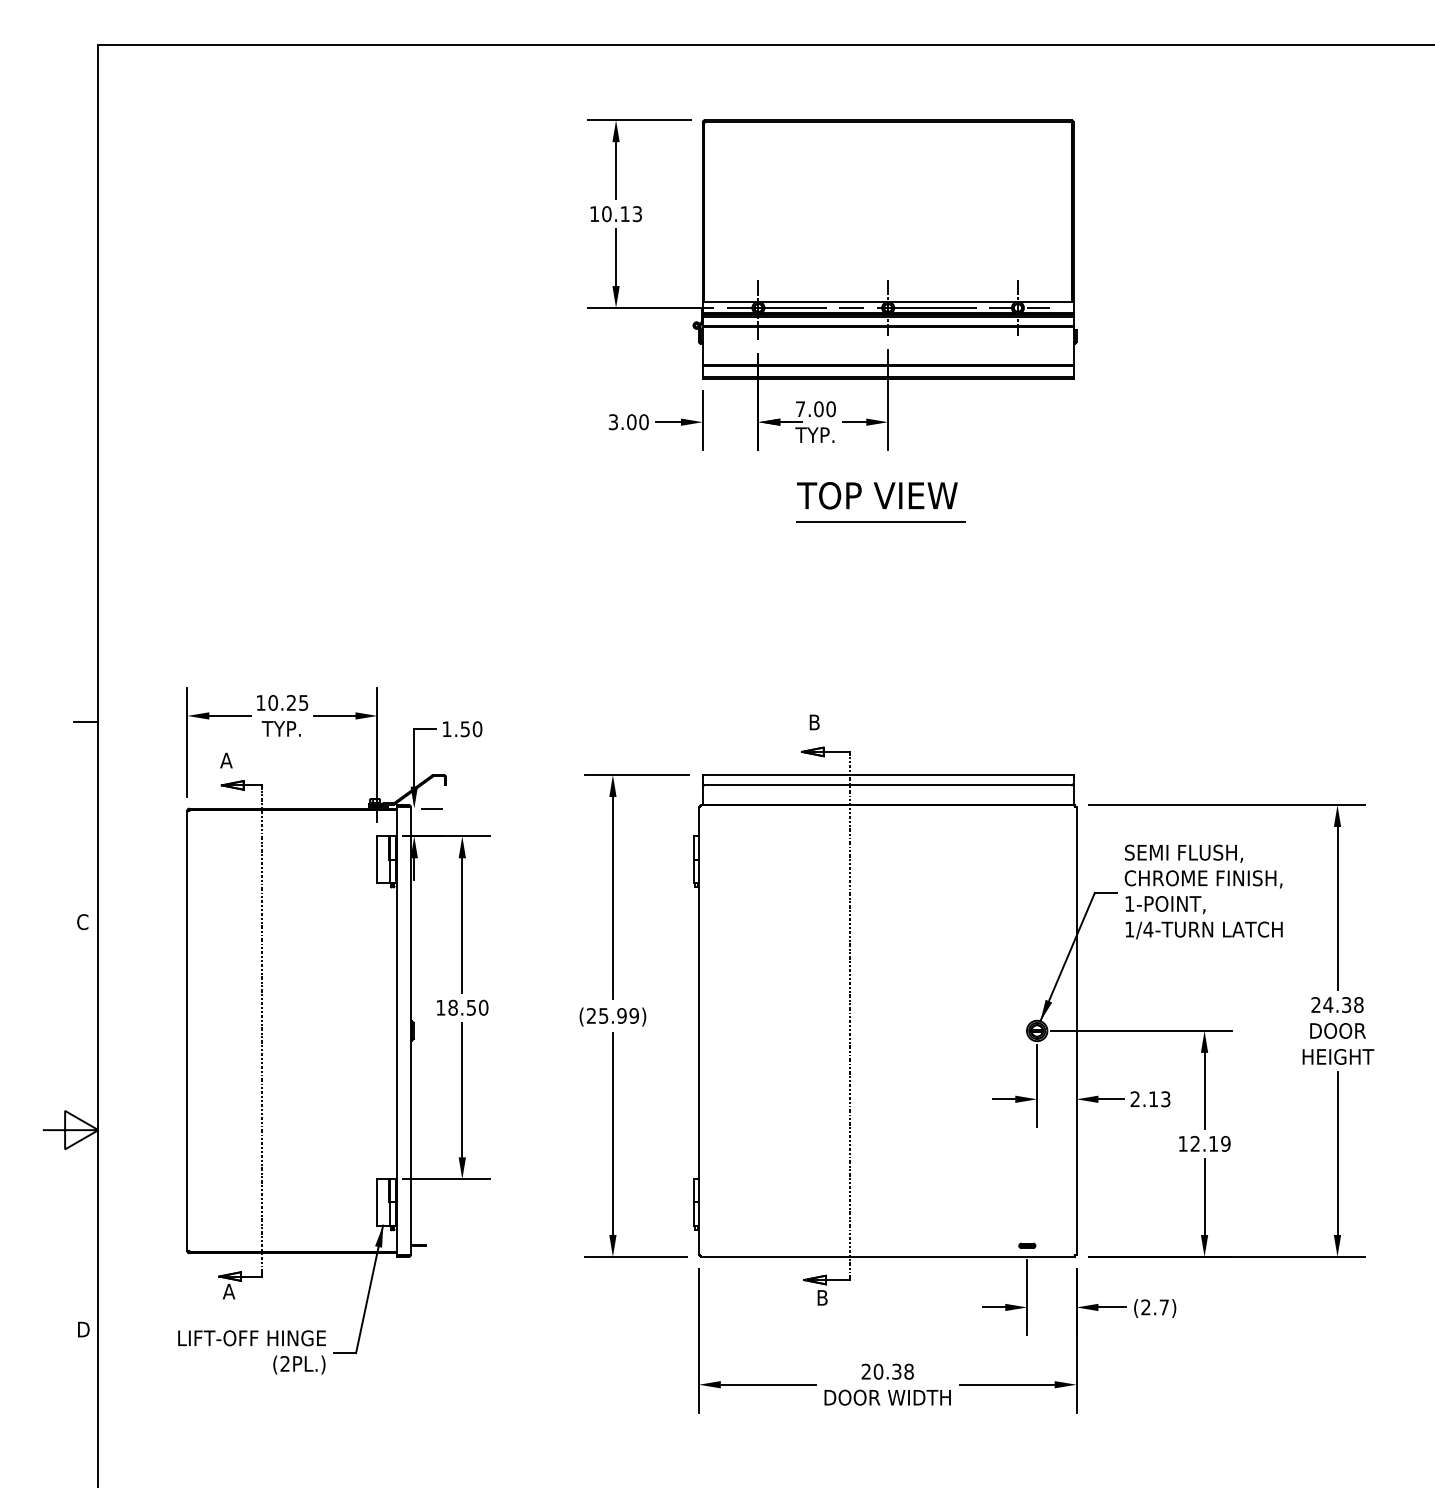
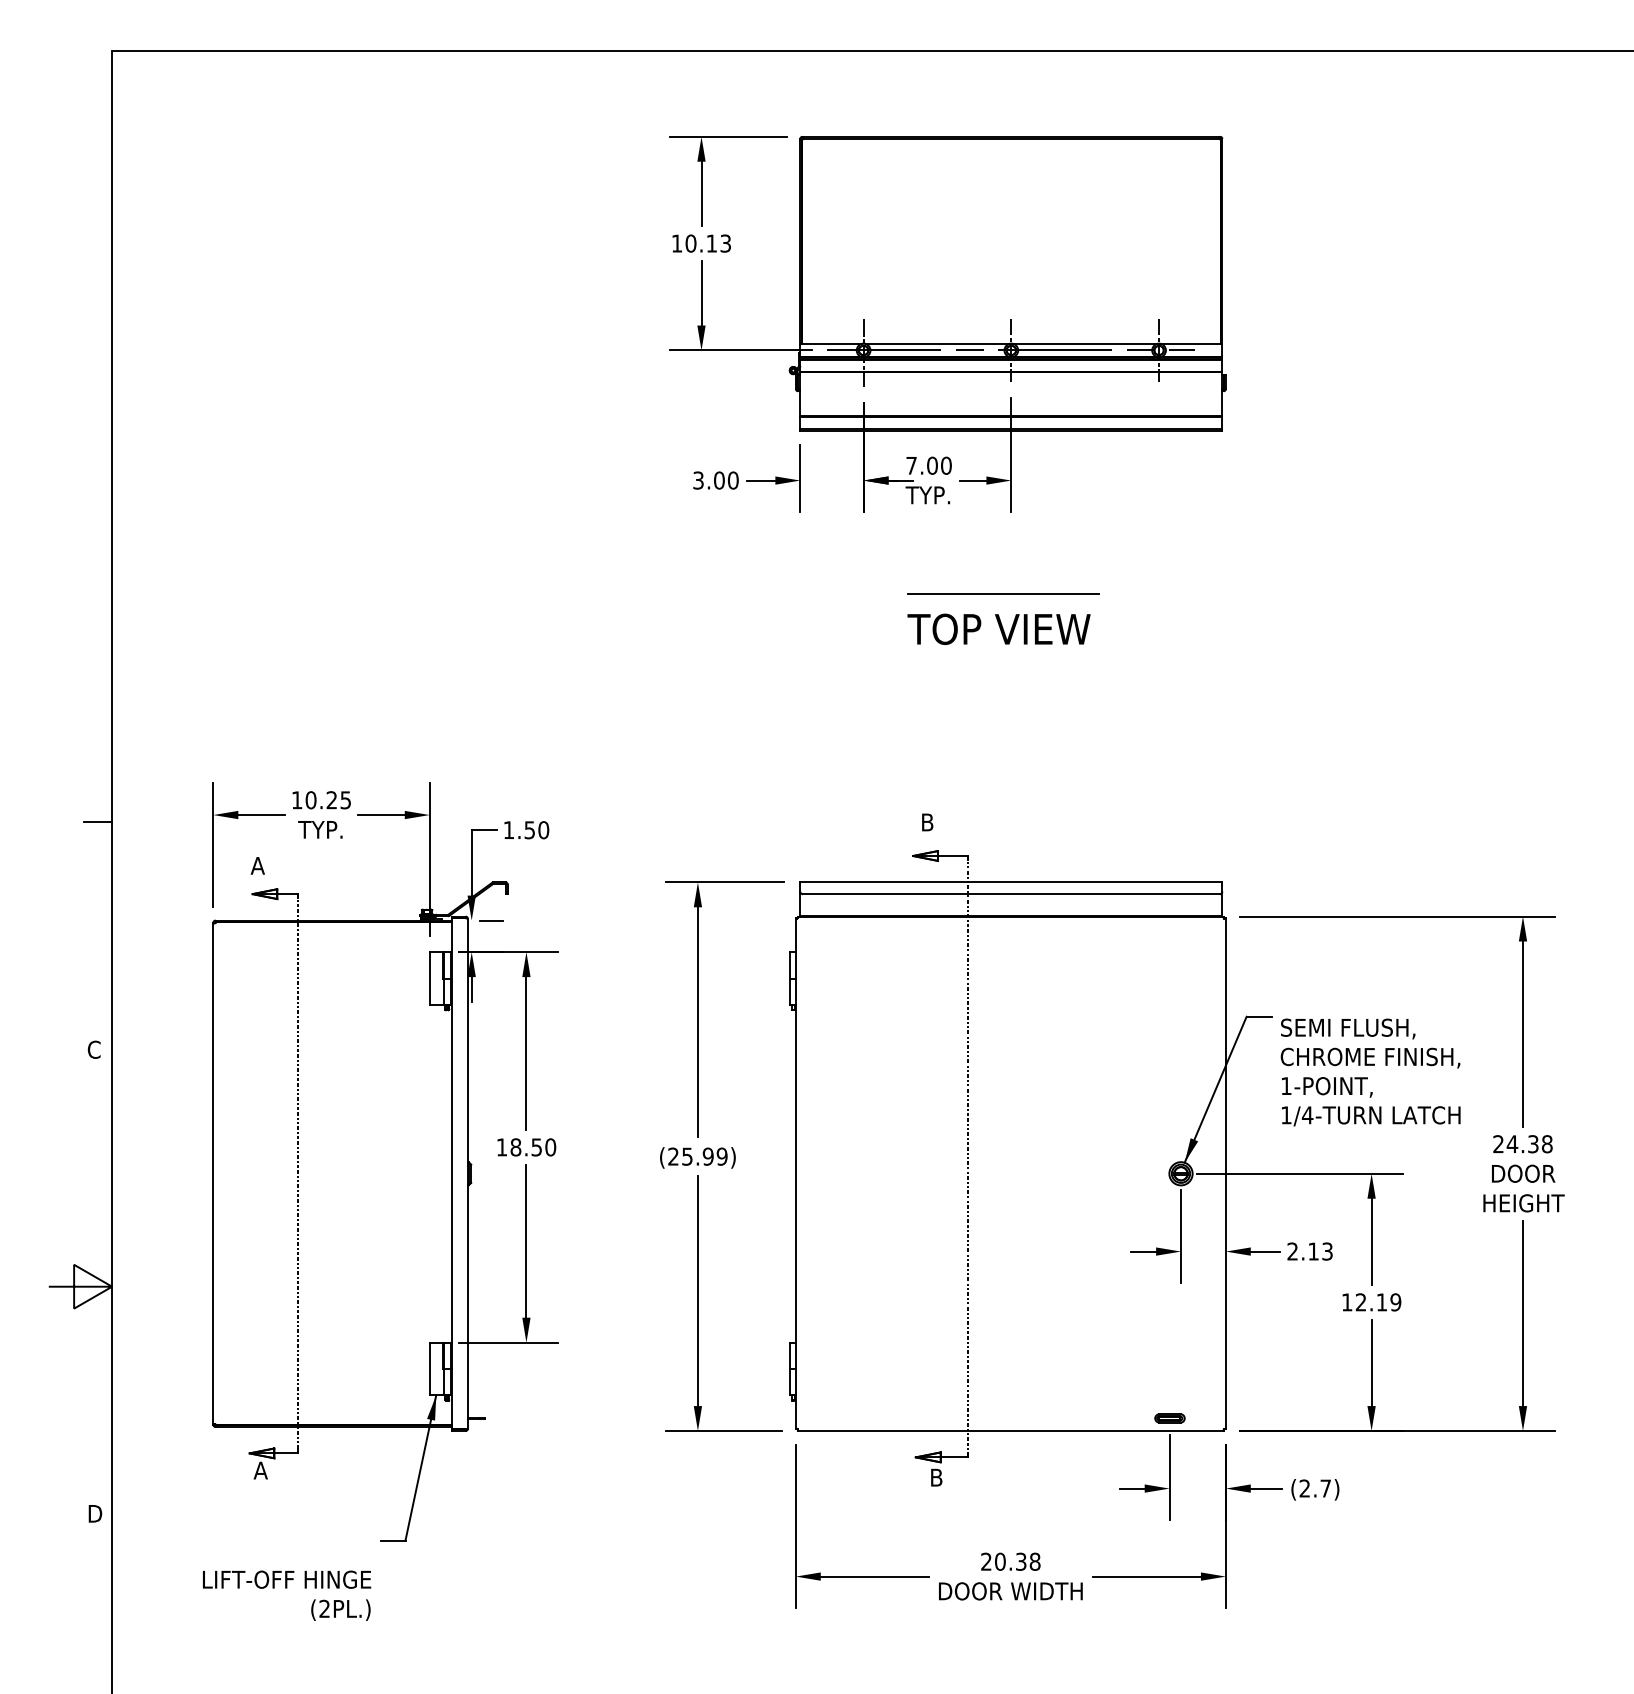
text: (876, 495) -> (998, 629), moved
text: (1203, 891) -> (1370, 1072), moved
part: (1027, 1245) -> (1169, 1418), size x1.6
text: (252, 1352) -> (287, 1595), moved

